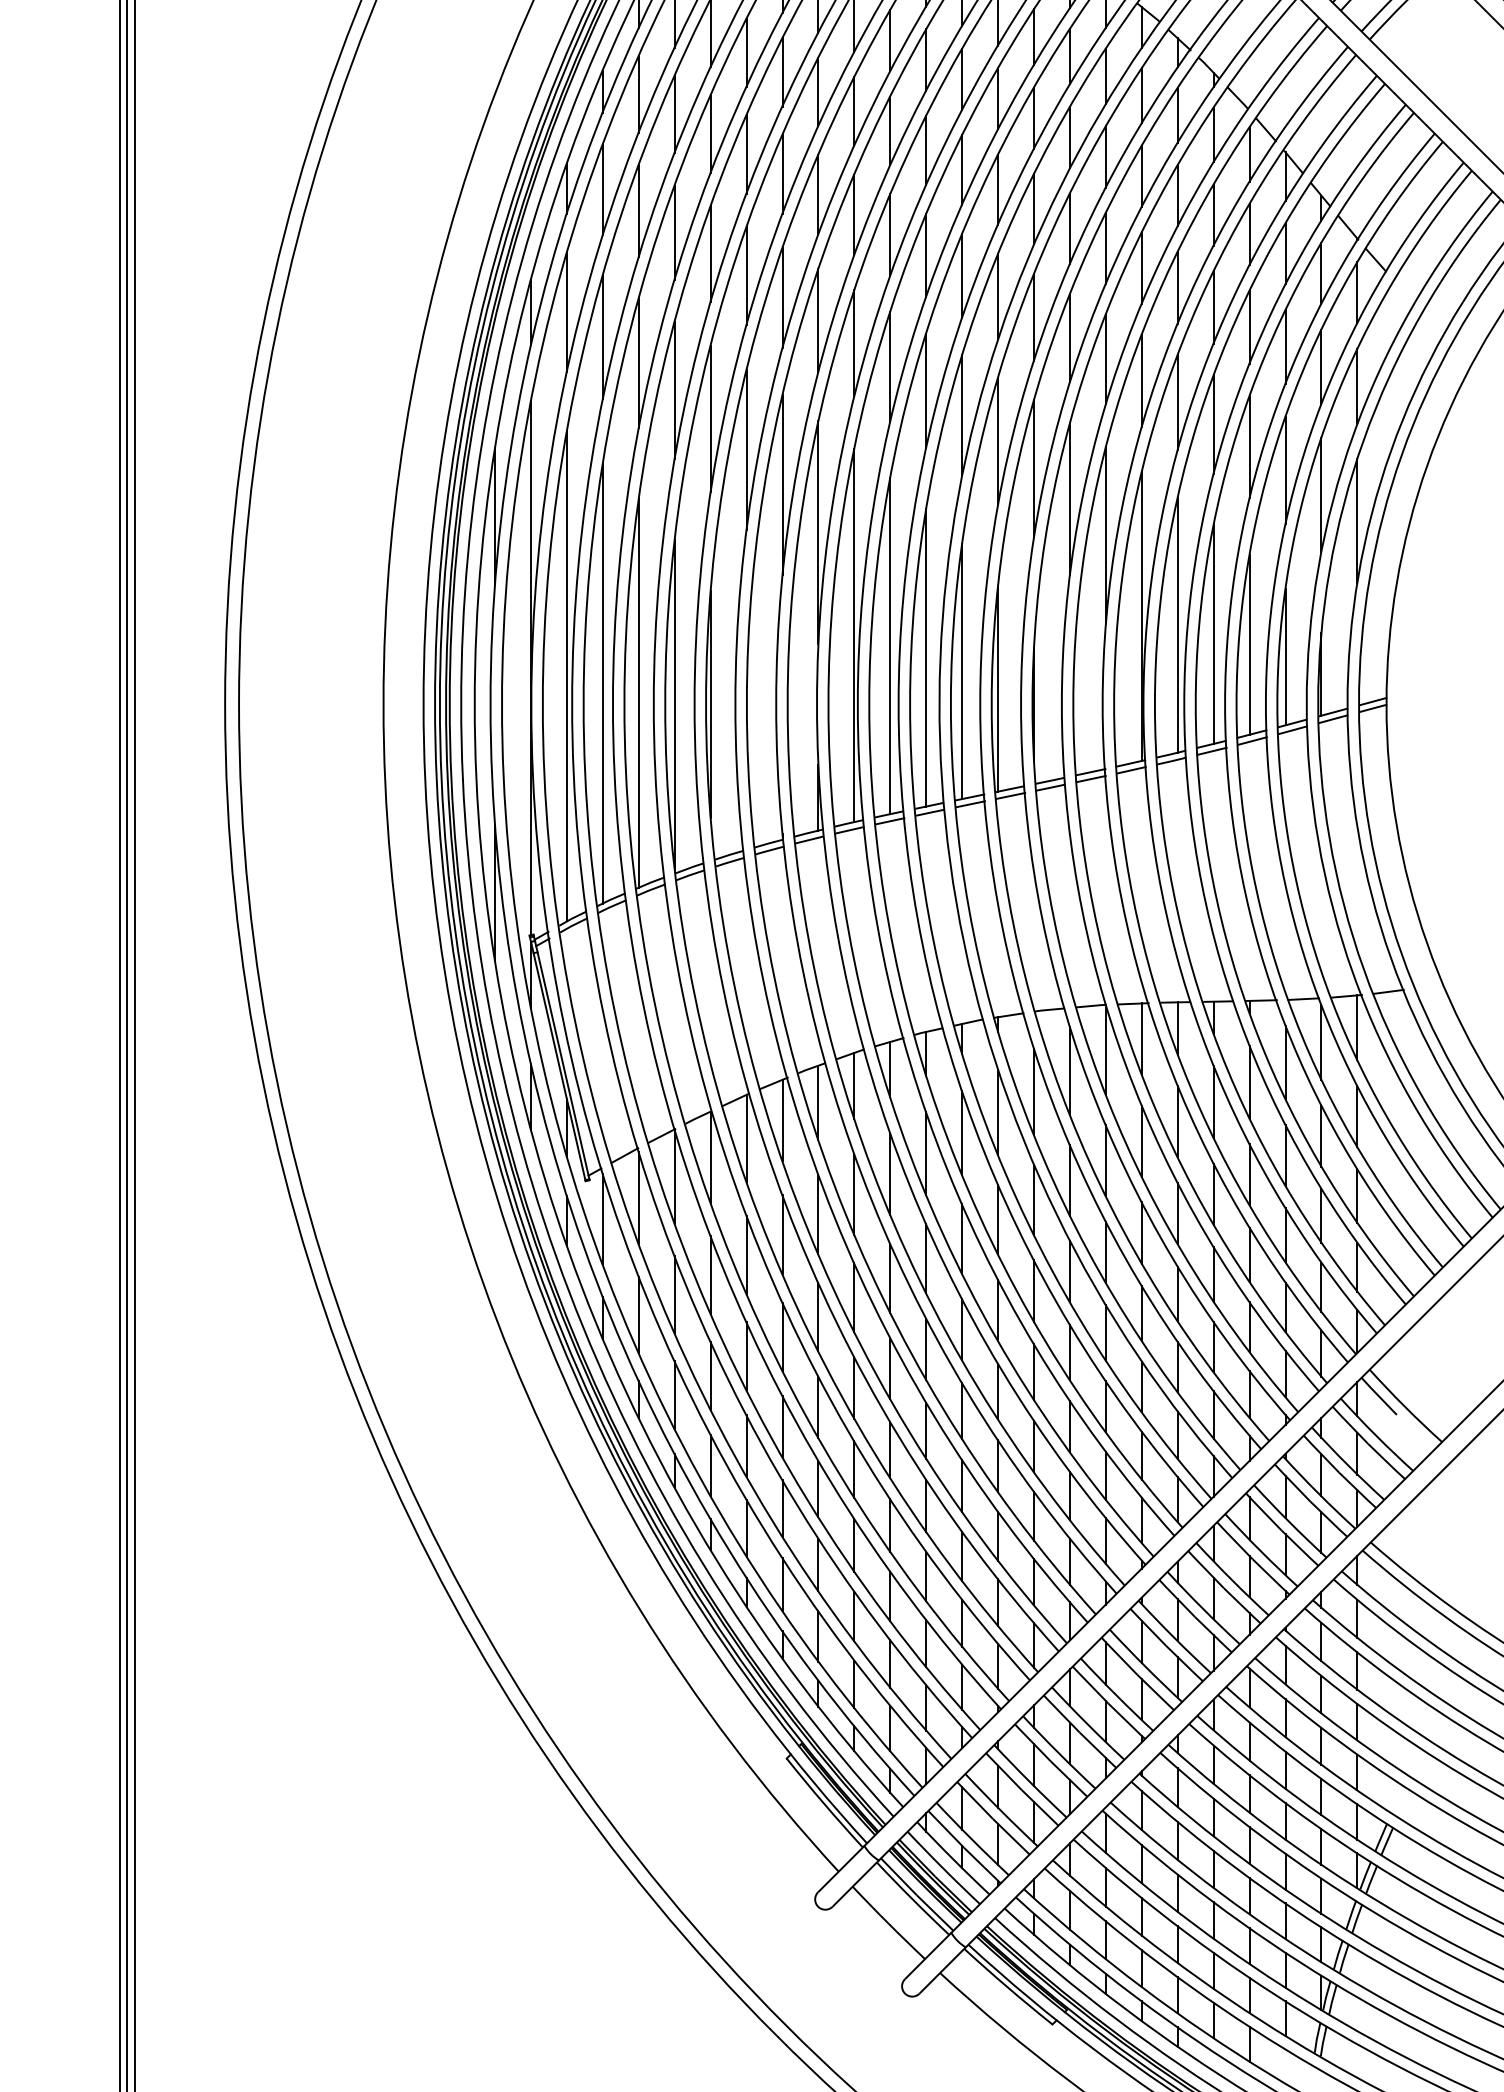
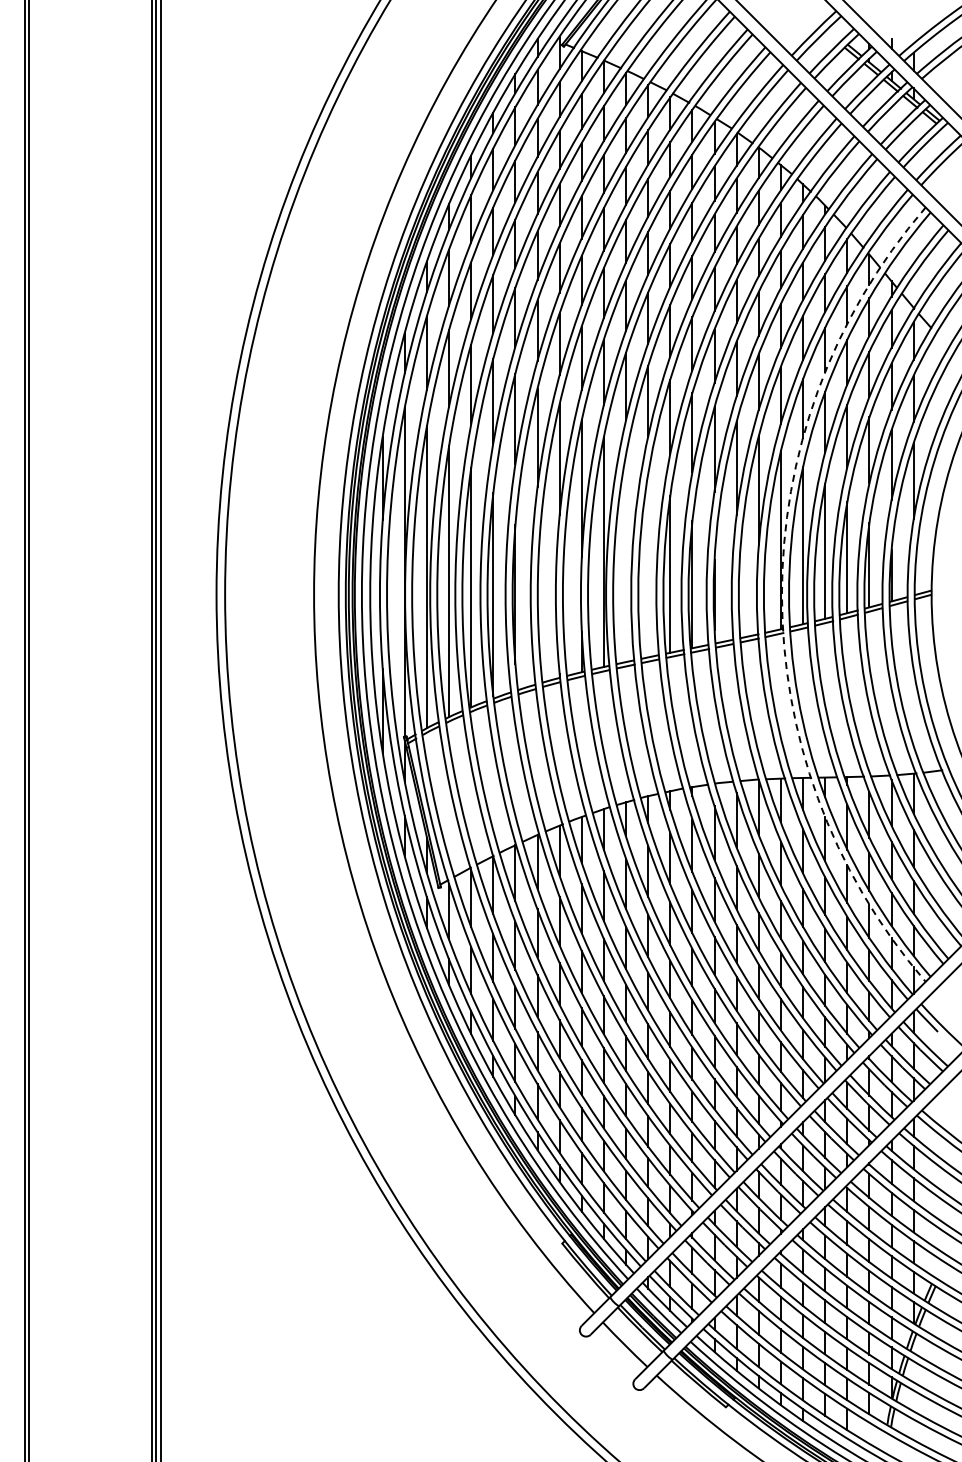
line: (890, 645) -> (626, 558), removed
line: (926, 657) -> (648, 565), removed
arc: (1142, 704) -> (781, 594), solid -> dashed

